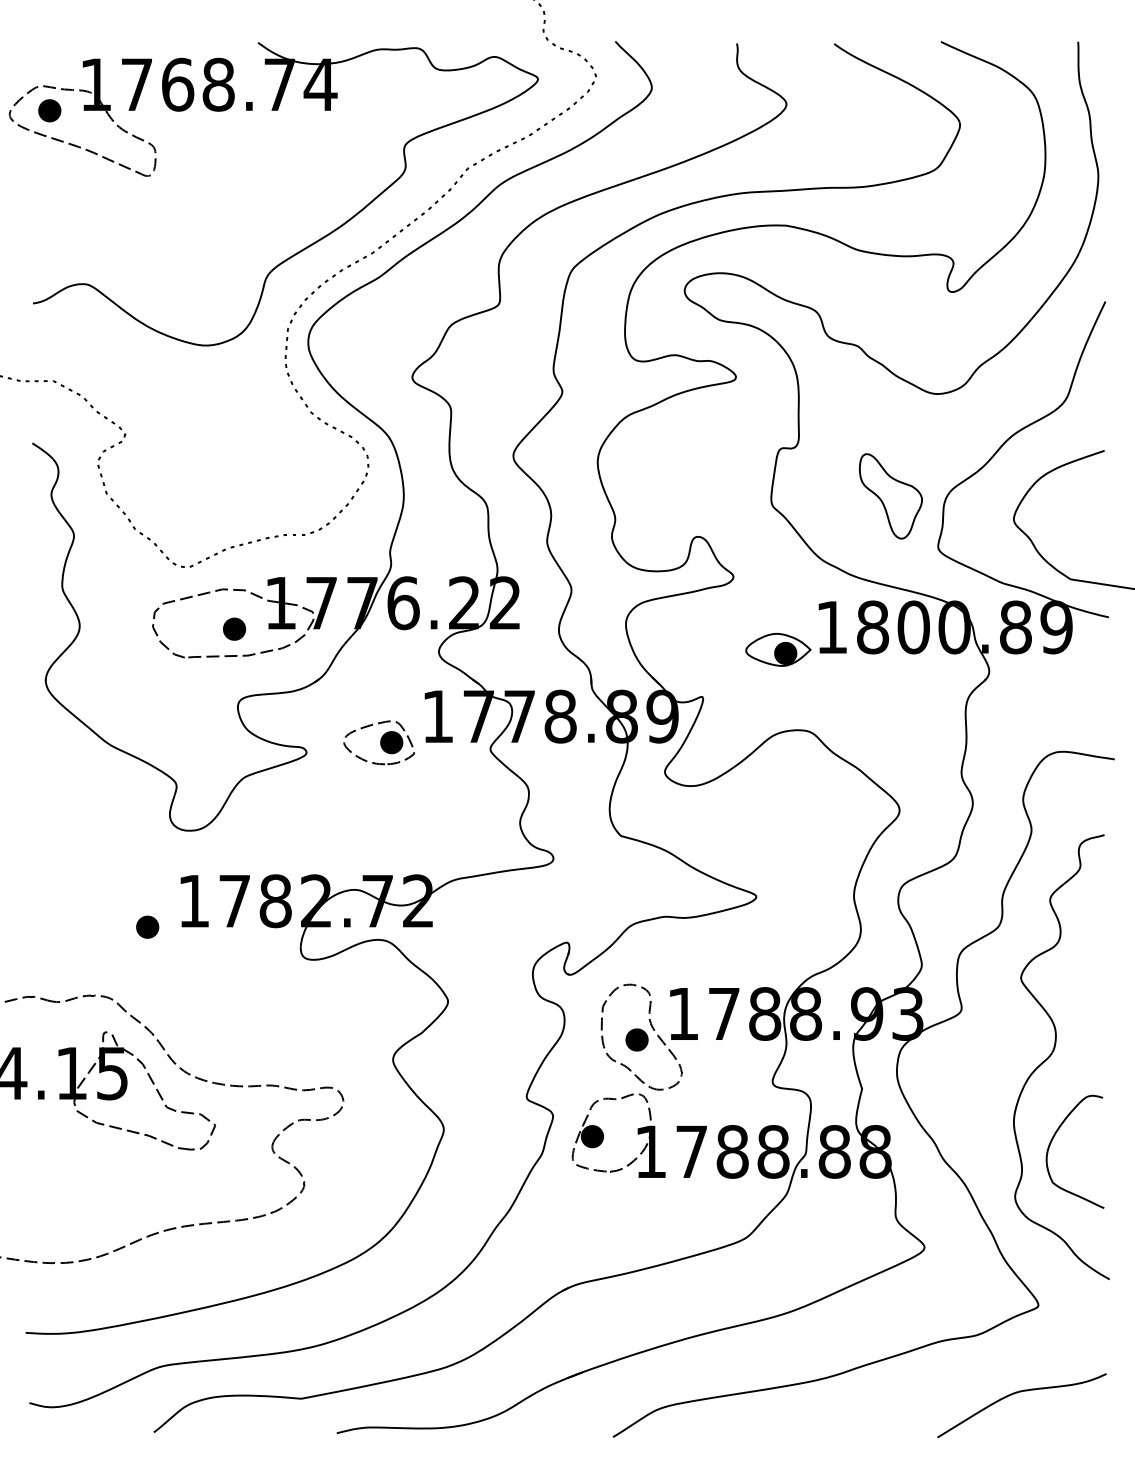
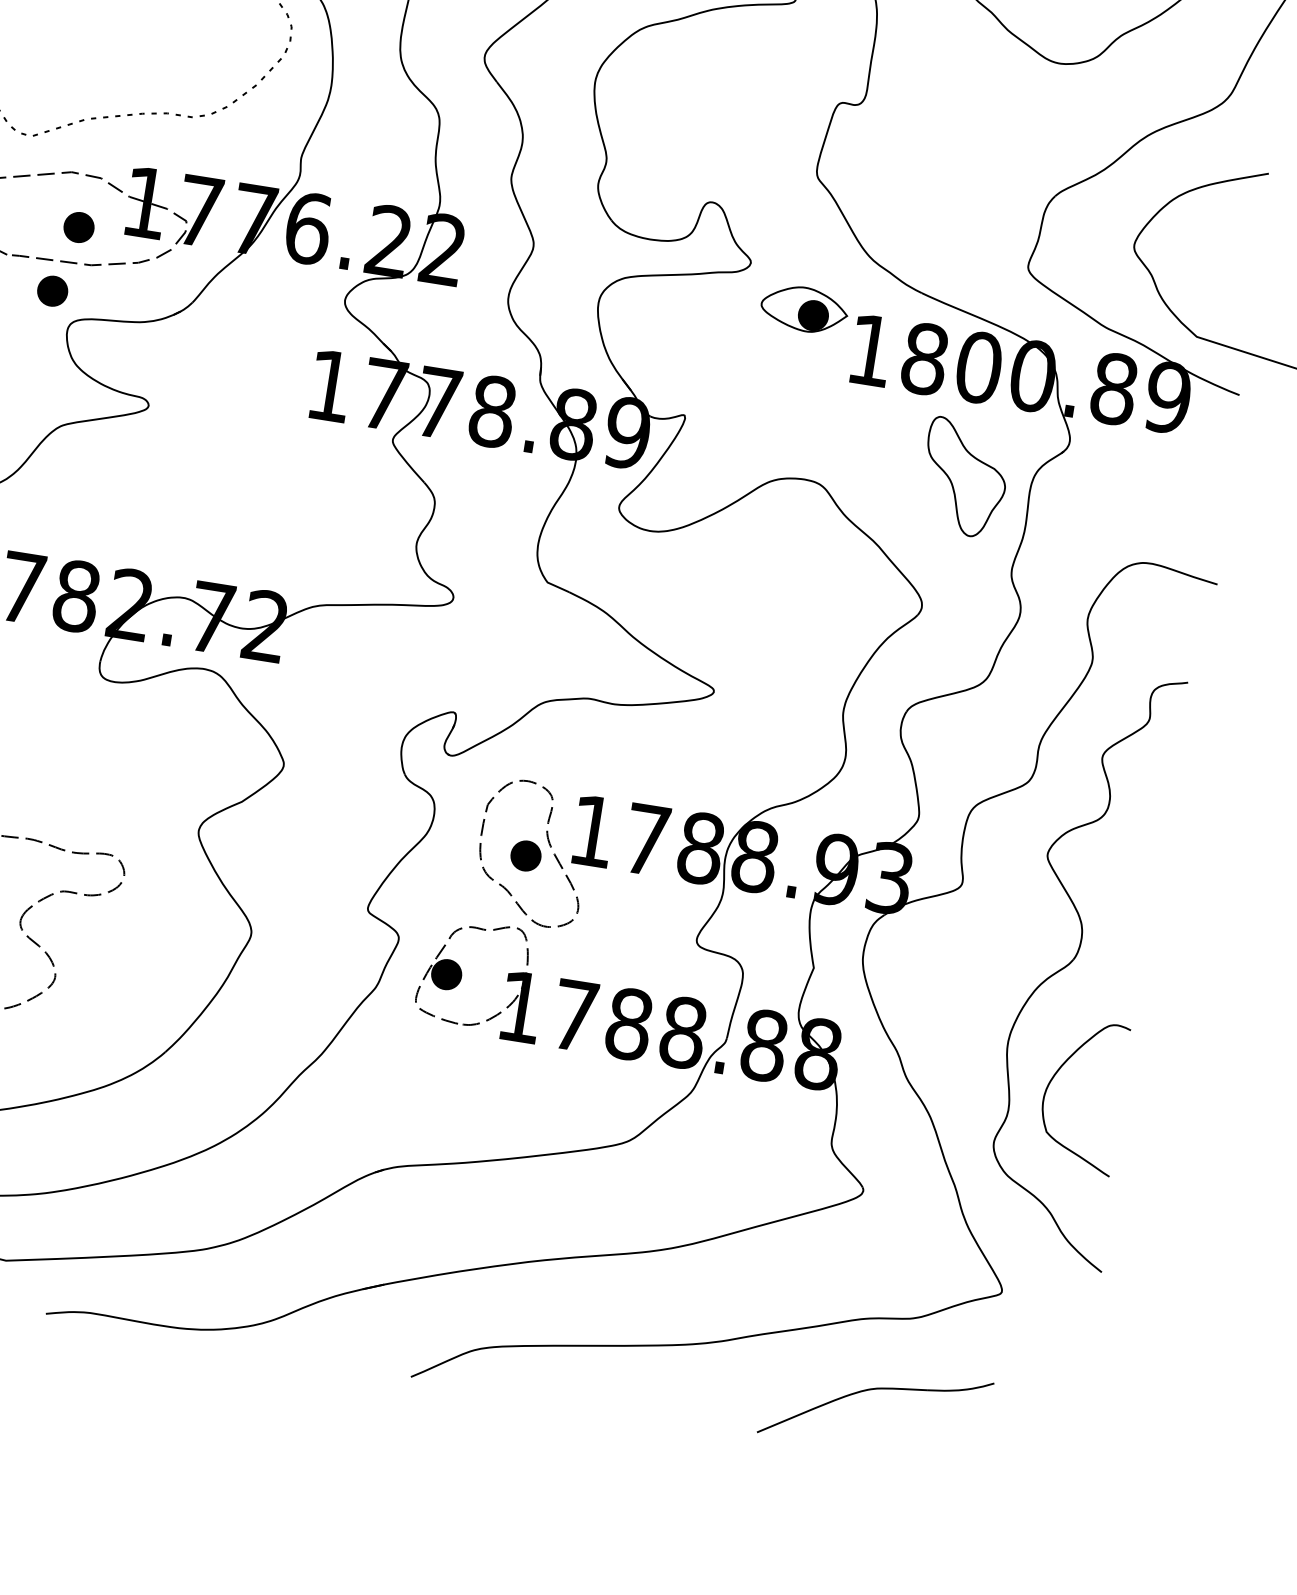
part: (890, 496) -> (963, 478), moved
part: (778, 649) -> (804, 308), moved
part: (222, 678) -> (52, 290), added
part: (379, 742) -> (247, 407), removed
part: (1017, 1393) -> (872, 1390), moved

